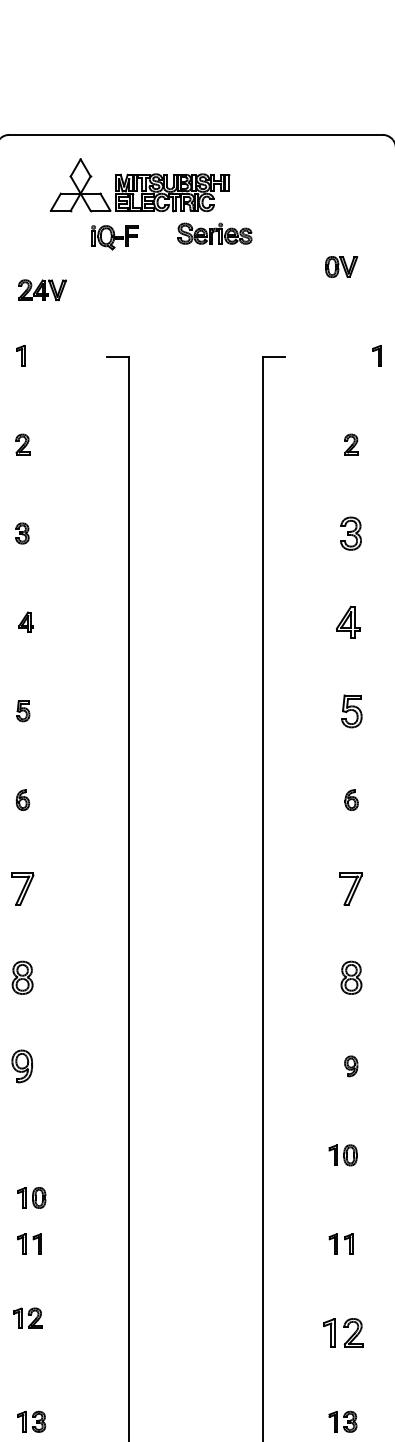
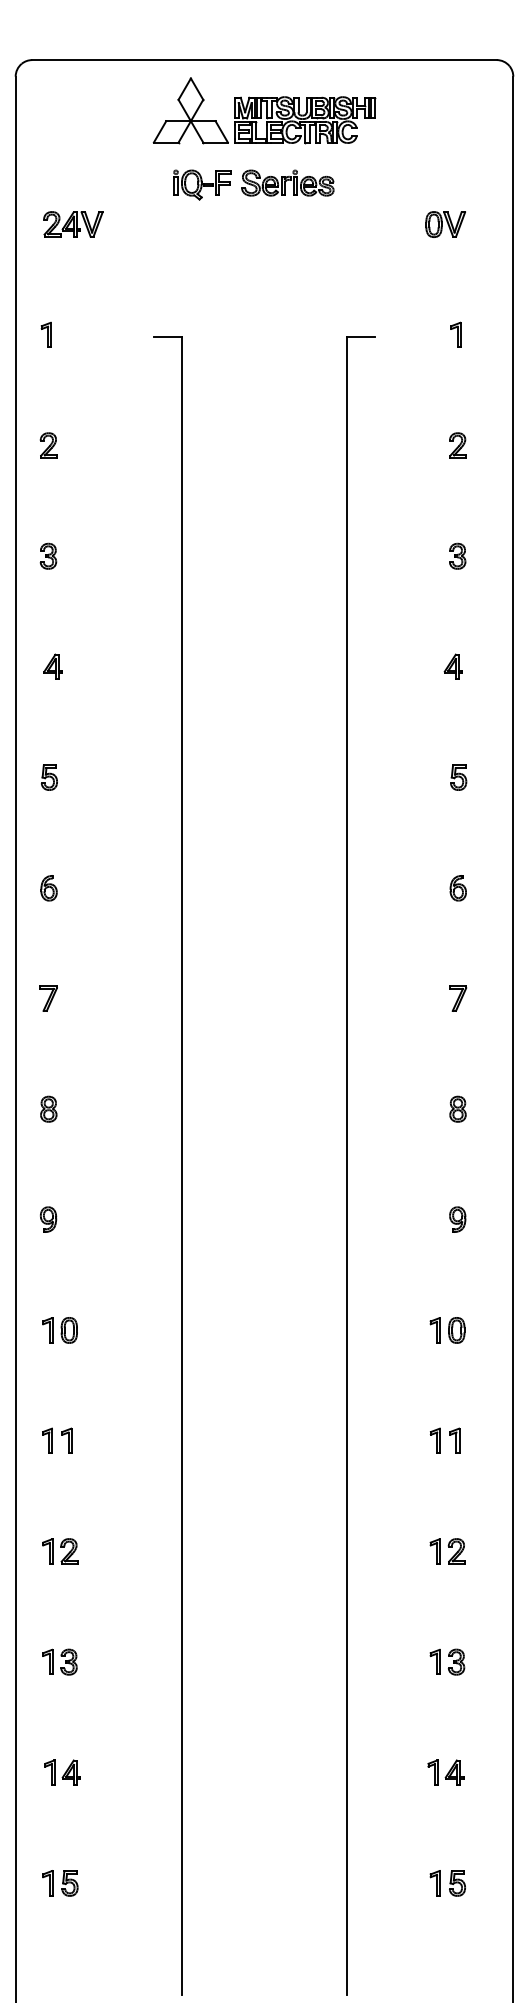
part: (139, 185) -> (264, 110), moved
part: (114, 237) -> (202, 184), moved
part: (42, 290) -> (73, 224), moved
part: (376, 355) -> (455, 334), moved
part: (351, 532) -> (457, 555), size x0.62
part: (347, 622) -> (452, 666), size x0.62
part: (351, 711) -> (458, 777), size x0.62
part: (22, 888) -> (48, 998), size x0.62
part: (351, 888) -> (458, 998), size x0.62
part: (22, 977) -> (48, 1108), size x0.62
part: (351, 977) -> (457, 1108), size x0.62
part: (22, 1066) -> (48, 1219), size x0.62
part: (31, 1198) -> (59, 1330), moved
part: (28, 1318) -> (60, 1551), moved
part: (343, 1332) -> (447, 1551), size x0.71

